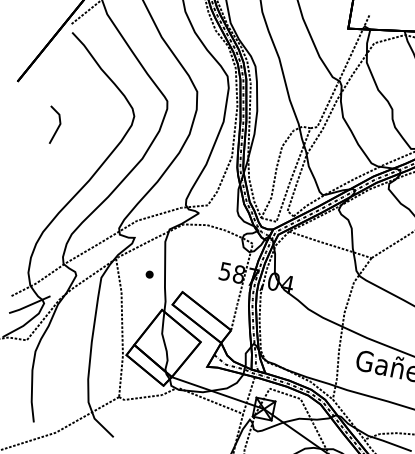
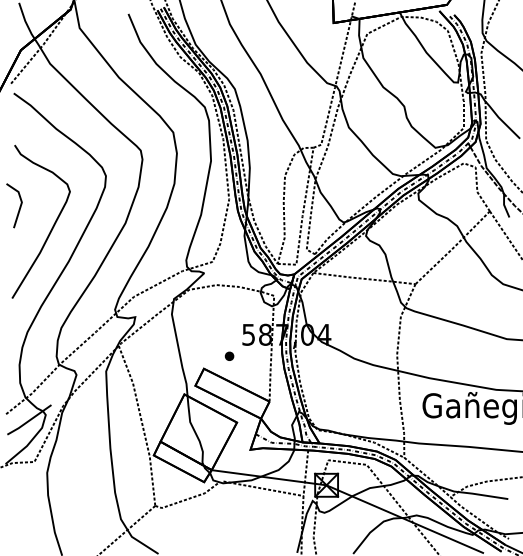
curve: (81, 148) -> (52, 226), added
part: (149, 273) -> (229, 355), moved

